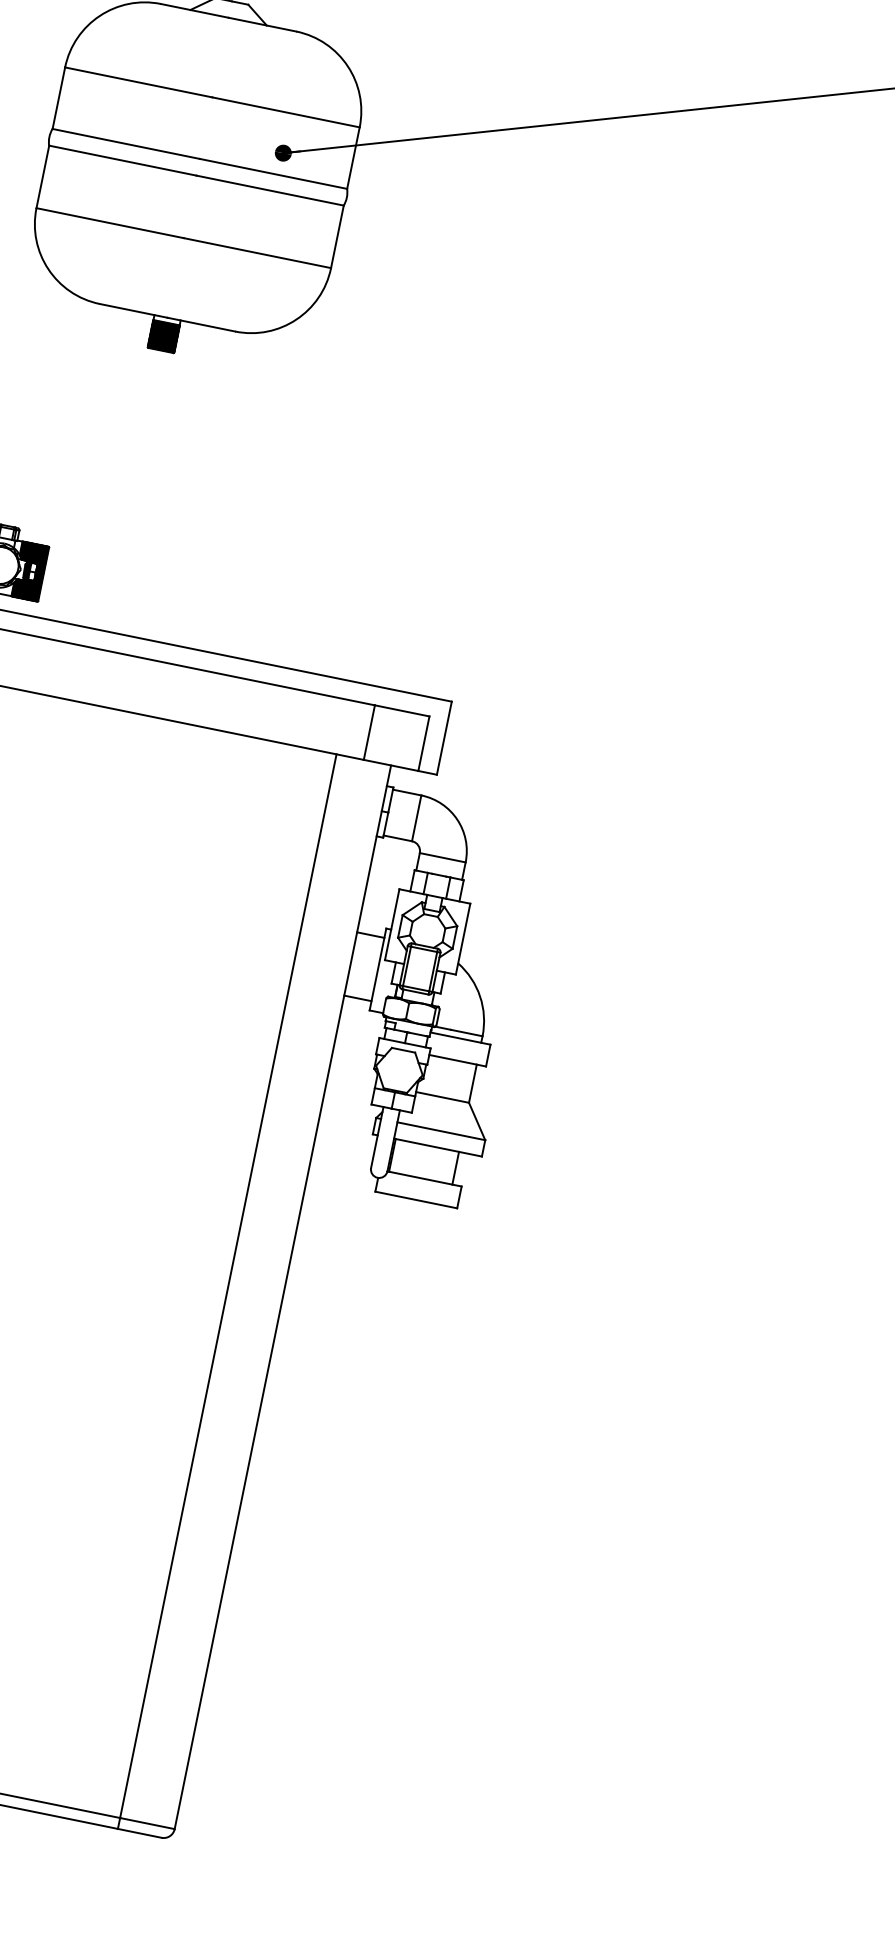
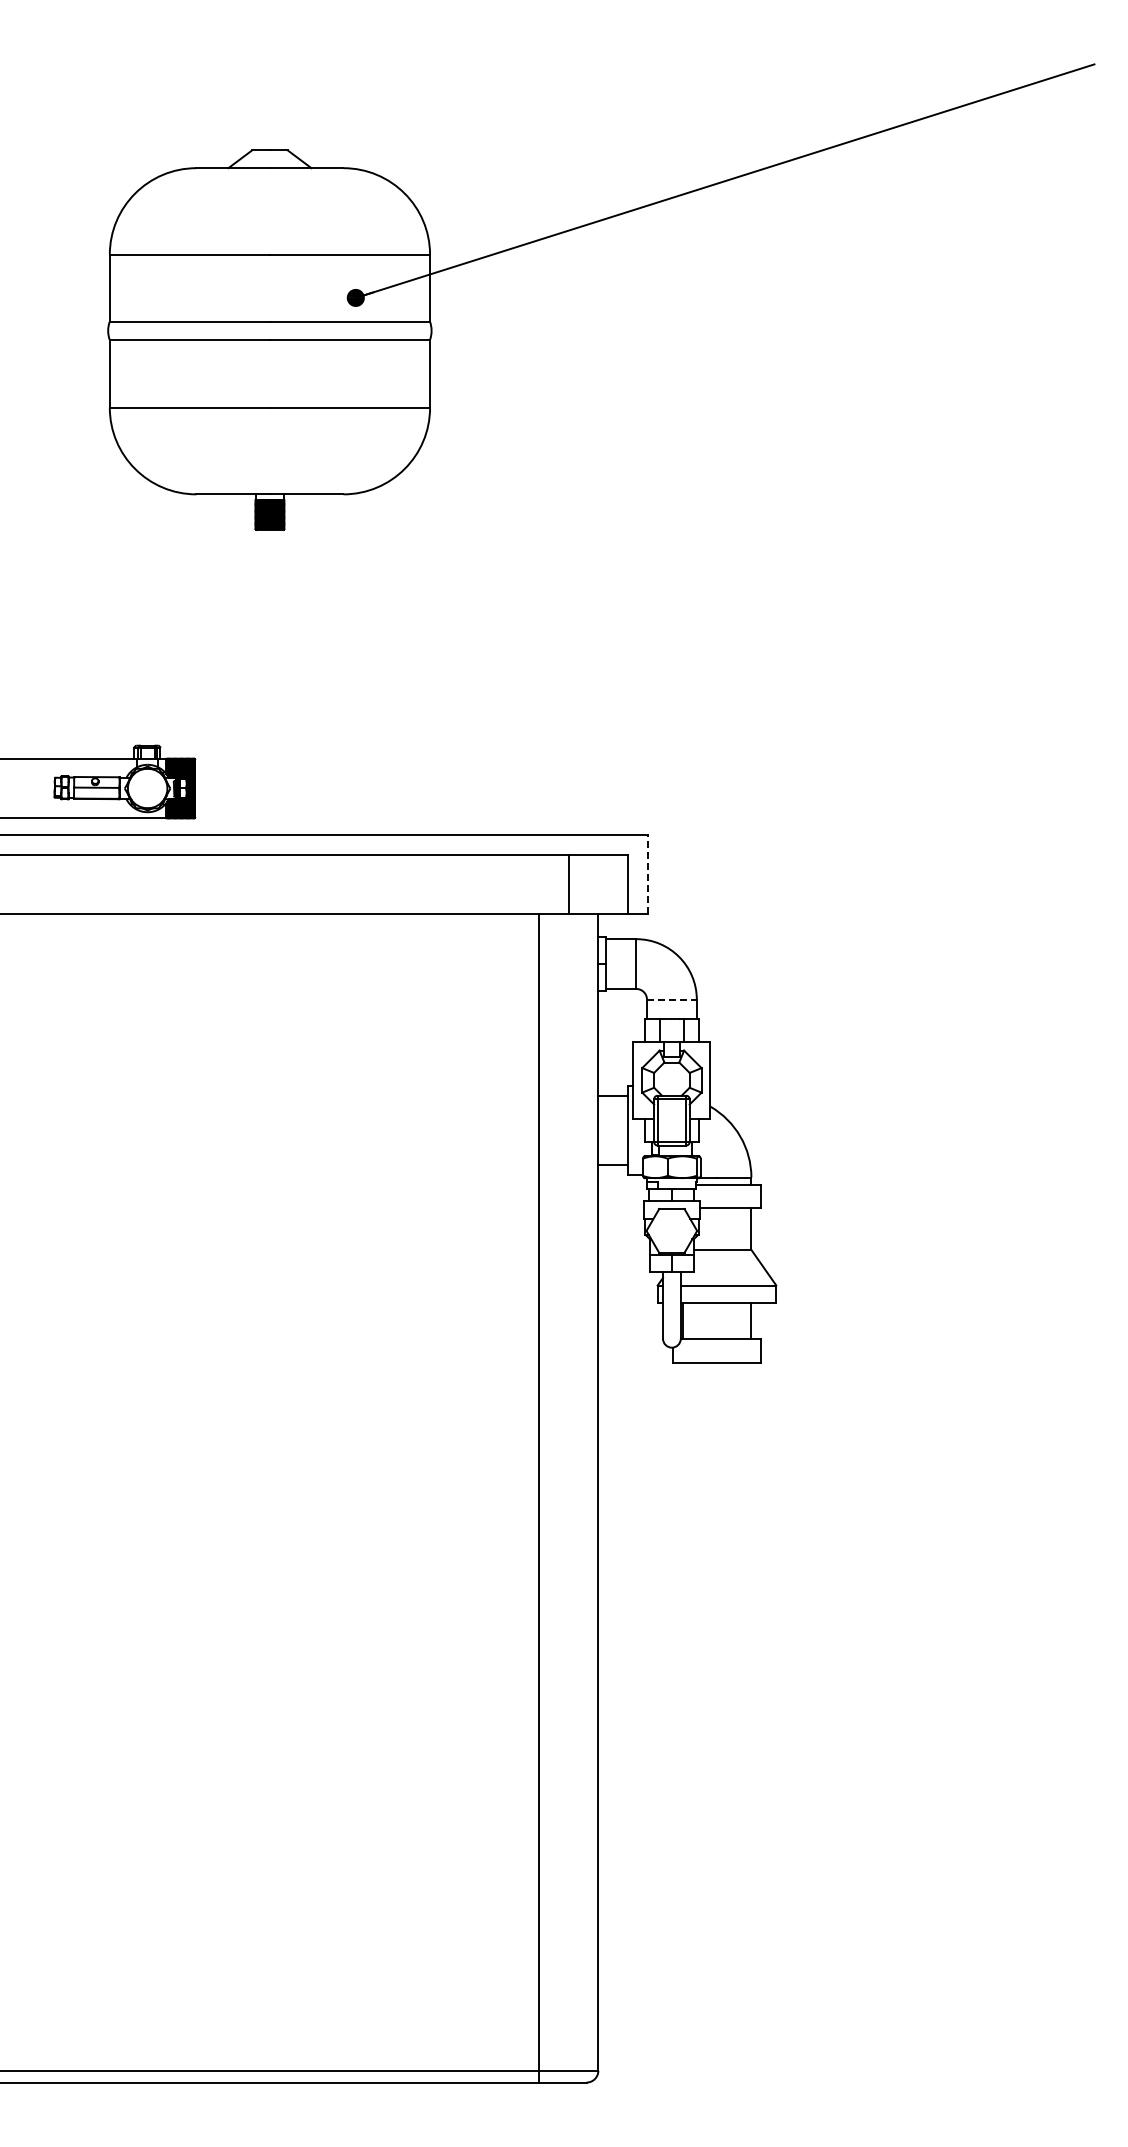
line: (444, 738) -> (648, 874), solid -> dashed
line: (442, 857) -> (671, 999), solid -> dashed

